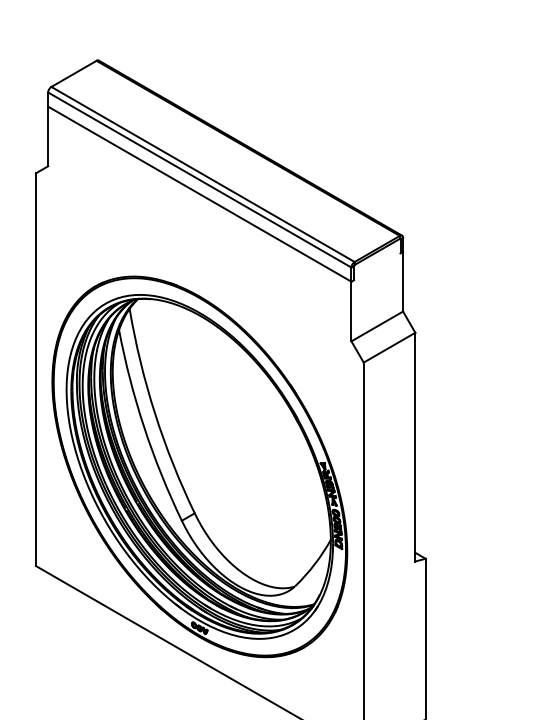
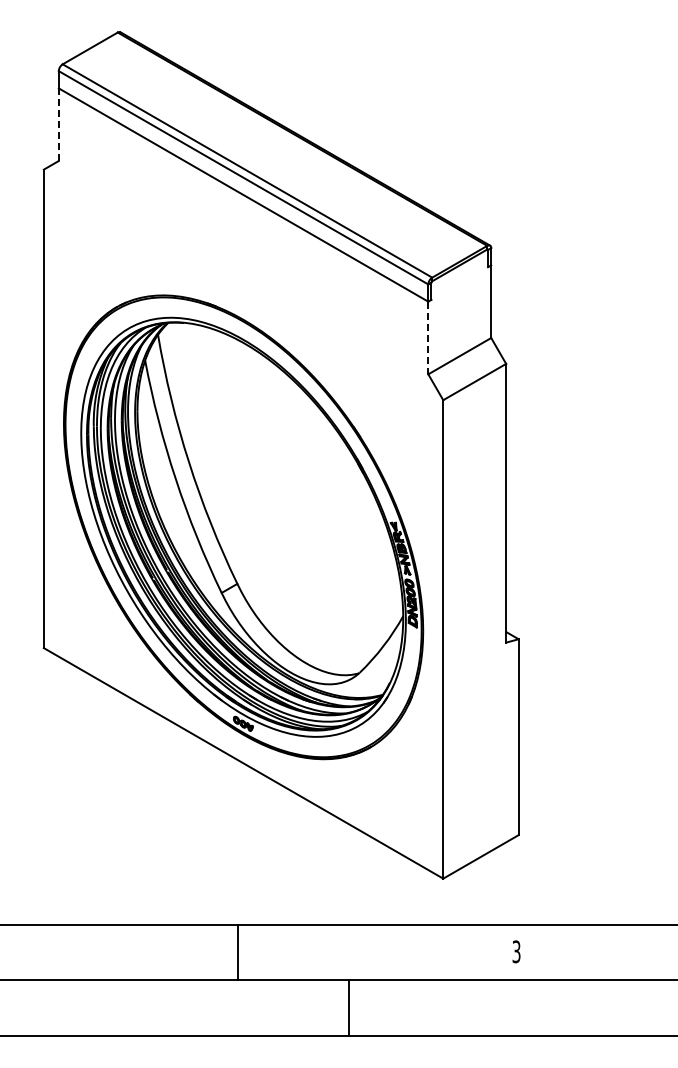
line: (47, 137) -> (58, 125), solid -> dashed
line: (351, 311) -> (428, 338), solid -> dashed

